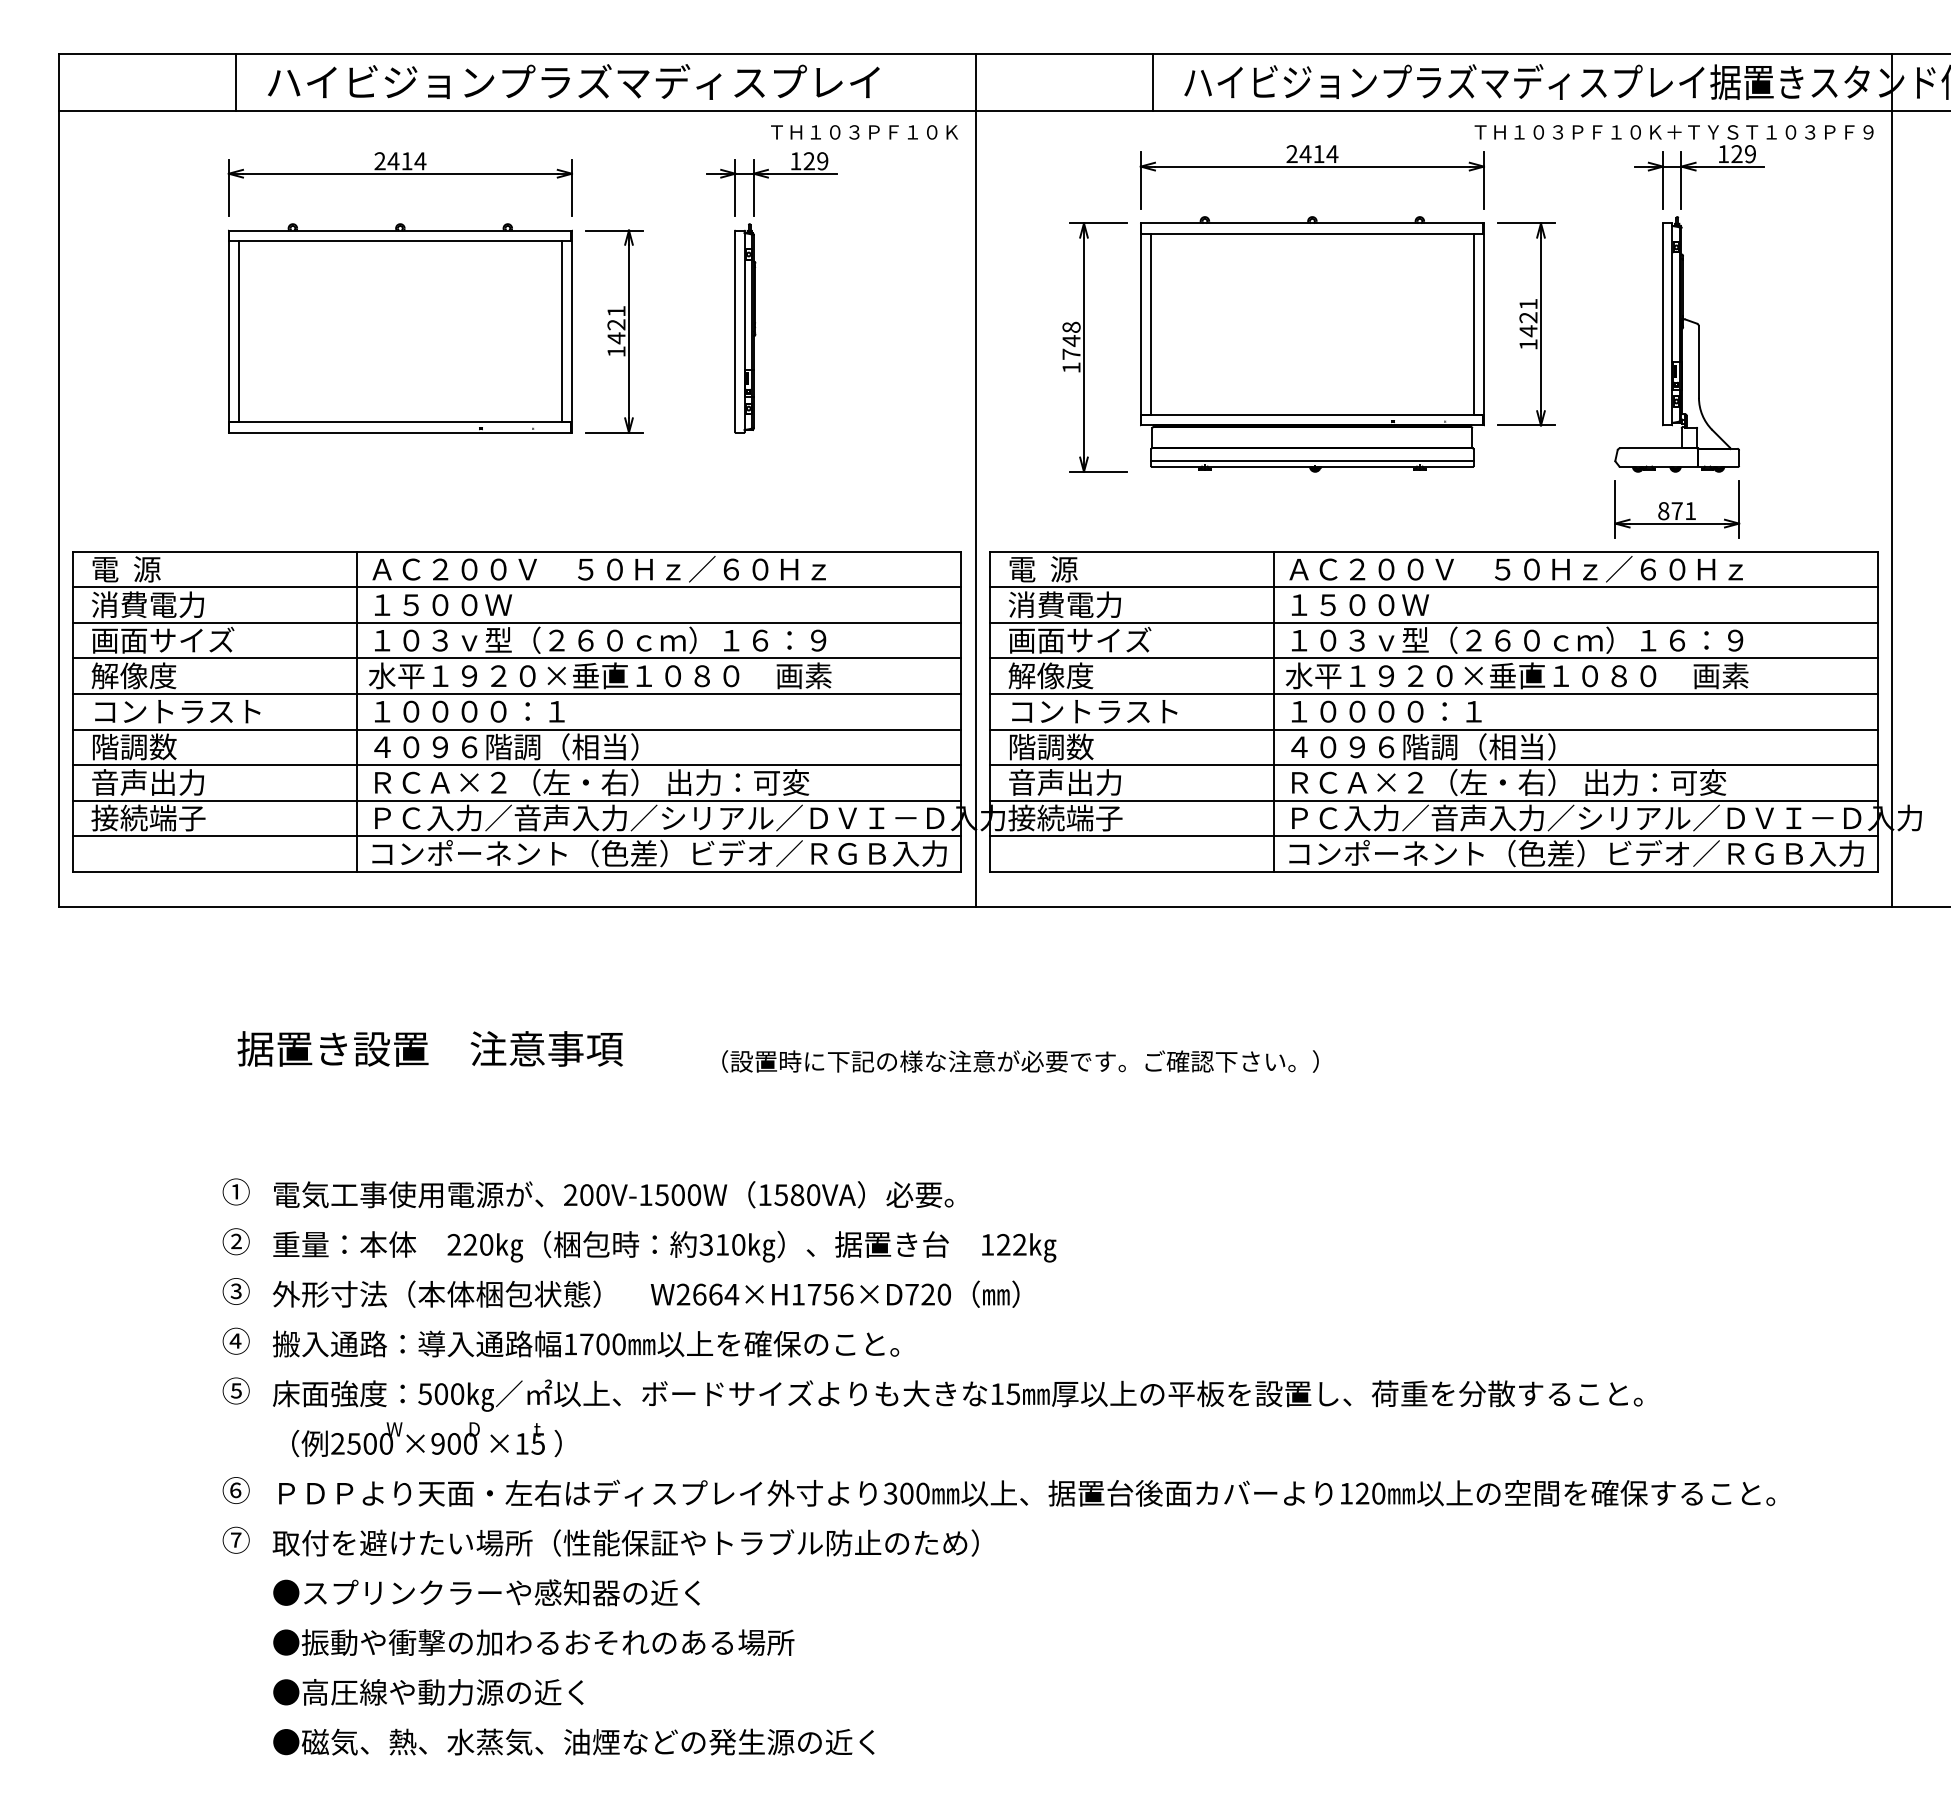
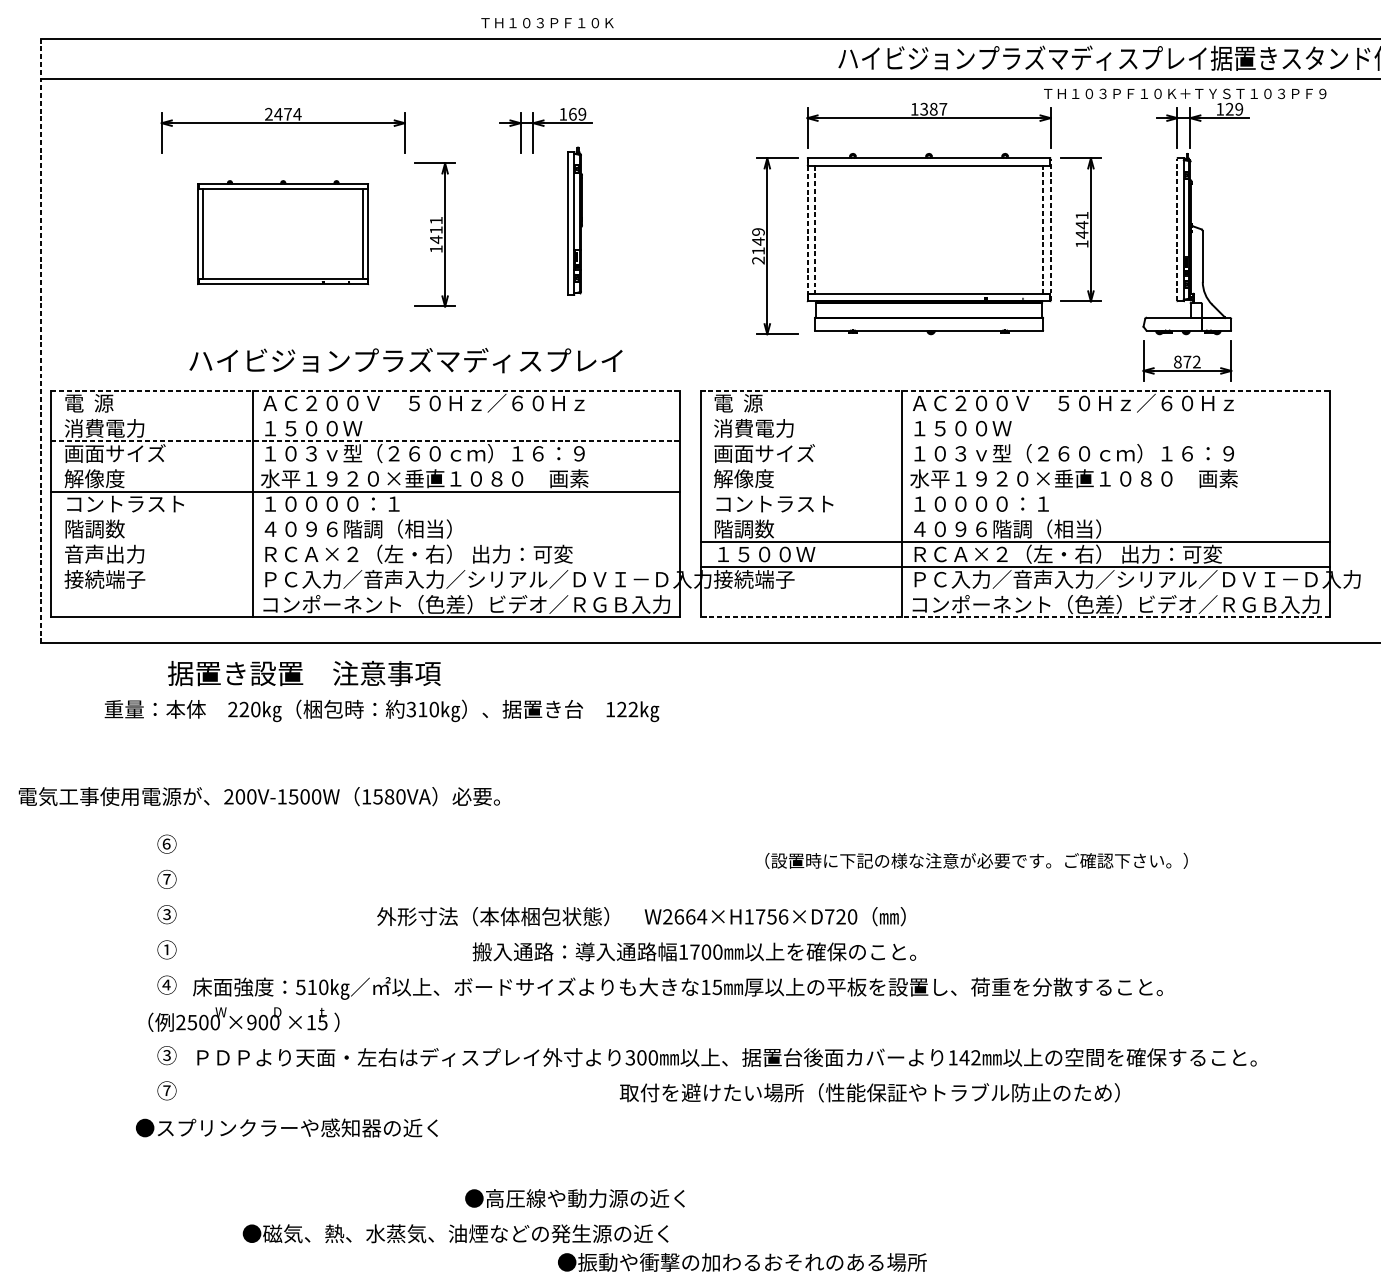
text: (573, 81) -> (405, 360), moved
line: (236, 82) -> (167, 58), removed
line: (1153, 82) -> (816, 58), removed
text: (864, 132) -> (547, 23), moved
text: (1312, 154) -> (929, 109), 2414 -> 1387
text: (406, 161) -> (287, 114), 2414 -> 2474
text: (808, 161) -> (572, 114), 129 -> 169
text: (1528, 317) -> (1082, 224), 1421 -> 1441
text: (616, 324) -> (436, 229), 1421 -> 1411
line: (1140, 324) -> (807, 229), solid -> dashed
line: (1151, 324) -> (815, 229), solid -> dashed
line: (1473, 324) -> (1043, 229), solid -> dashed
line: (1484, 324) -> (1050, 229), solid -> dashed
line: (1663, 324) -> (1177, 229), solid -> dashed
part: (400, 328) -> (283, 232), size x0.7
part: (745, 328) -> (575, 221), moved
text: (1071, 347) -> (758, 246), 1748 -> 2149
line: (1312, 461) -> (929, 326), removed
line: (975, 480) -> (690, 340), removed
line: (1892, 480) -> (1339, 340), removed
line: (58, 481) -> (41, 341), solid -> dashed
text: (1690, 510) -> (1196, 361), 871 -> 872
line: (517, 551) -> (366, 390), solid -> dashed
line: (1434, 551) -> (1015, 390), solid -> dashed
line: (516, 587) -> (365, 416), removed
line: (1433, 587) -> (1014, 416), removed
line: (517, 622) -> (366, 440), solid -> dashed
line: (1433, 622) -> (1014, 440), removed
line: (516, 658) -> (365, 466), removed
line: (1433, 658) -> (1014, 466), removed
line: (1433, 694) -> (1014, 491), removed
line: (516, 729) -> (365, 516), removed
line: (1433, 729) -> (1014, 516), removed
line: (516, 765) -> (365, 542), removed
text: (1080, 782) -> (764, 554), 音声出力 -> １５００Ｗ
line: (516, 800) -> (365, 567), removed
line: (516, 836) -> (365, 592), removed
line: (1433, 836) -> (1014, 592), removed
line: (1433, 871) -> (1014, 617), solid -> dashed
text: (429, 1048) -> (303, 673), moved
text: (1020, 1061) -> (976, 860), moved
text: (235, 1191) -> (166, 843), ① -> ⑥
text: (613, 1194) -> (259, 796), moved
text: (236, 1241) -> (167, 879), ② -> ⑦
text: (664, 1246) -> (381, 710), moved
text: (645, 1293) -> (640, 916), moved
text: (235, 1340) -> (166, 949), ④ -> ①
text: (585, 1343) -> (694, 951), moved
text: (235, 1390) -> (166, 984), ⑤ -> ④
text: (441, 1394) -> (312, 987), 500 -> 510
text: (426, 1439) -> (243, 1019), moved
text: (235, 1490) -> (166, 1055), ⑥ -> ③
text: (1370, 1493) -> (970, 1057), 120 -> 142
text: (625, 1542) -> (869, 1092), moved
text: (486, 1592) -> (286, 1127), moved
text: (533, 1642) -> (742, 1262), moved
text: (428, 1692) -> (575, 1198), moved
text: (573, 1741) -> (455, 1233), moved

